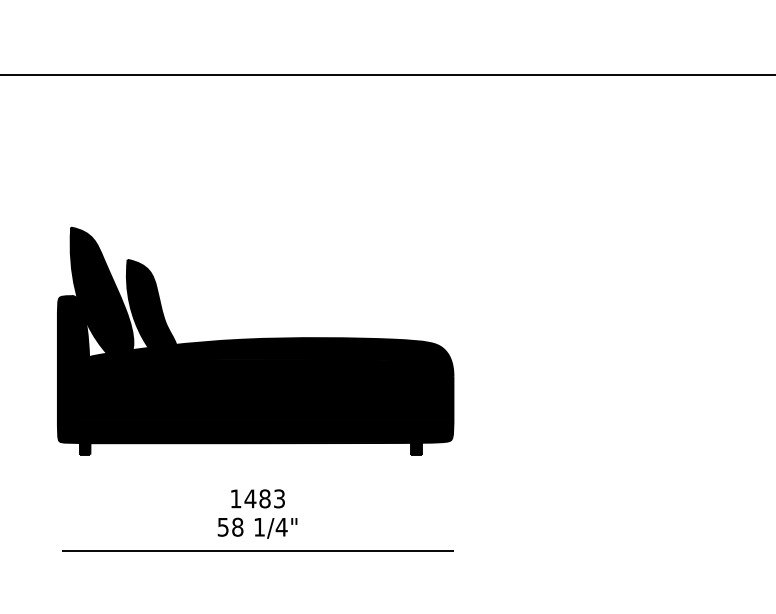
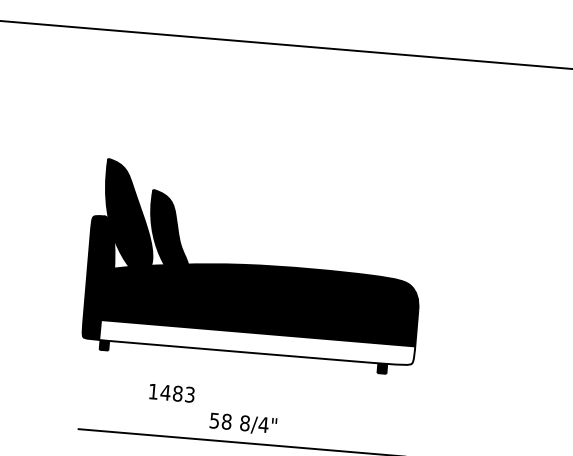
fill: (265, 431) -> (256, 343), removed
text: (257, 498) -> (171, 392), moved
text: (259, 526) -> (245, 422), 1/4" -> 8/4"

